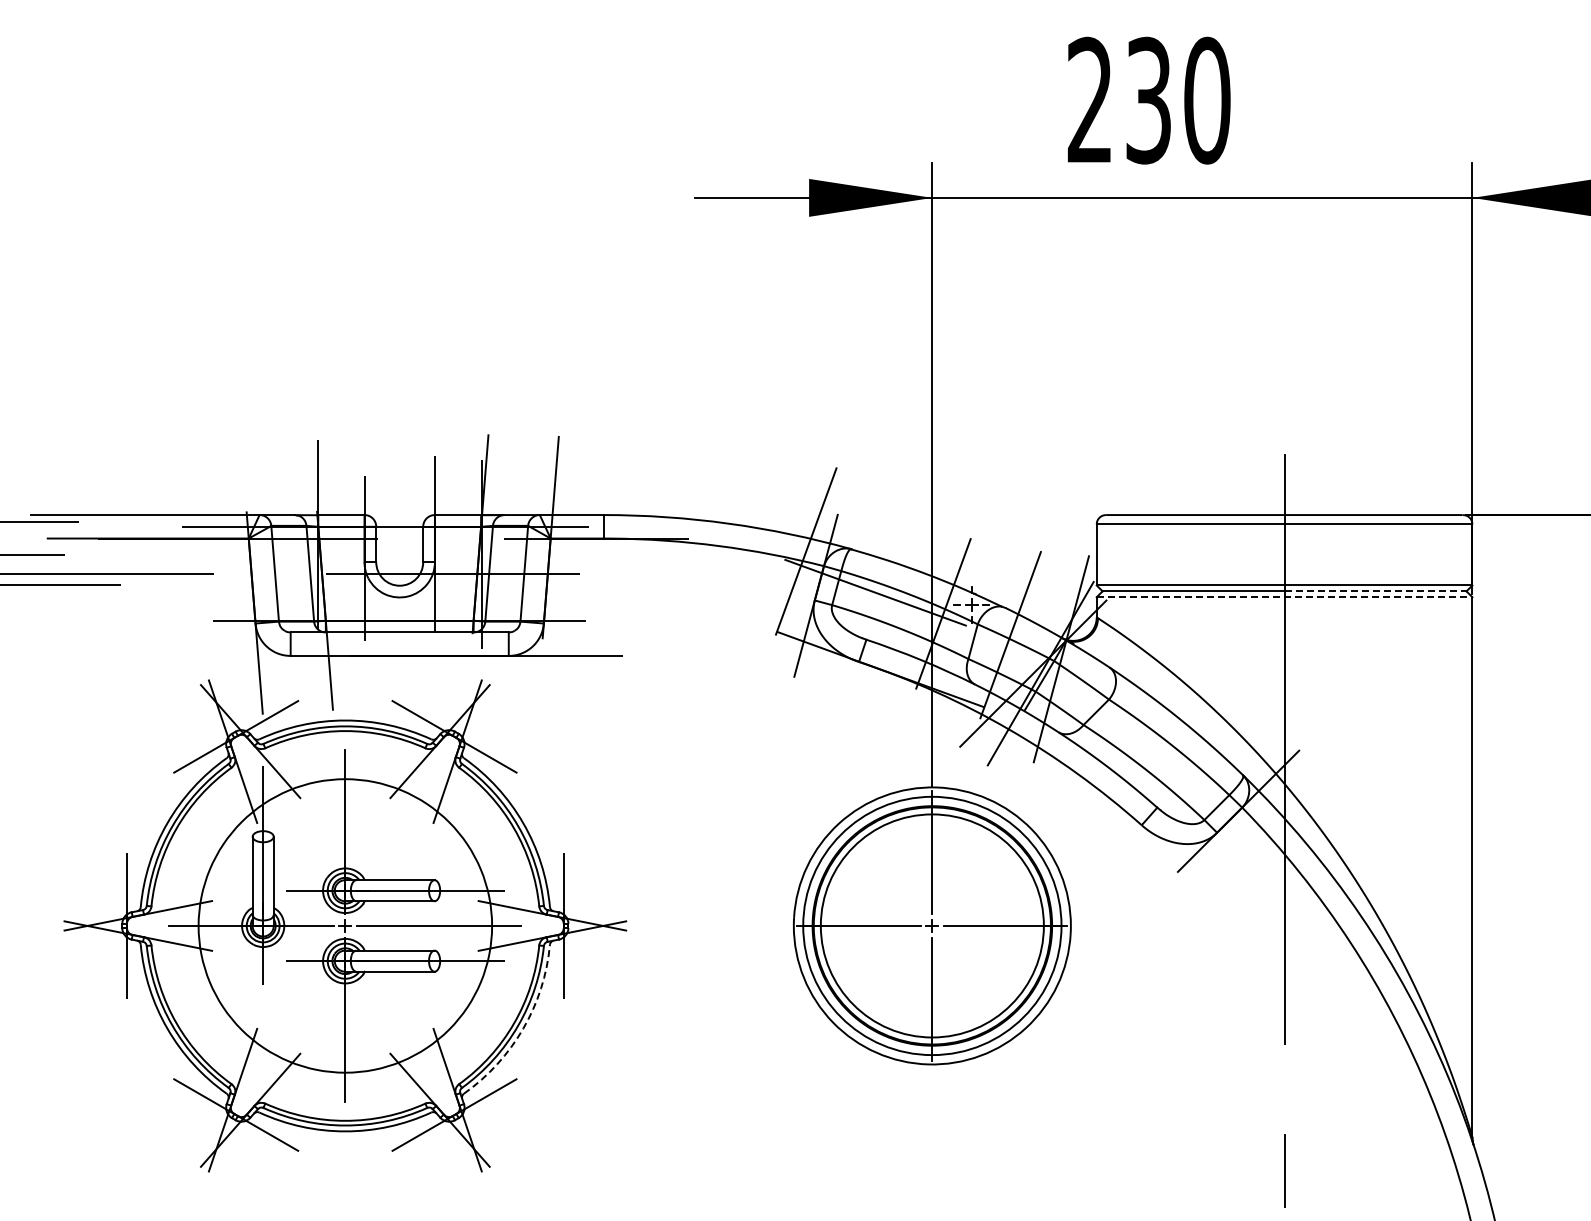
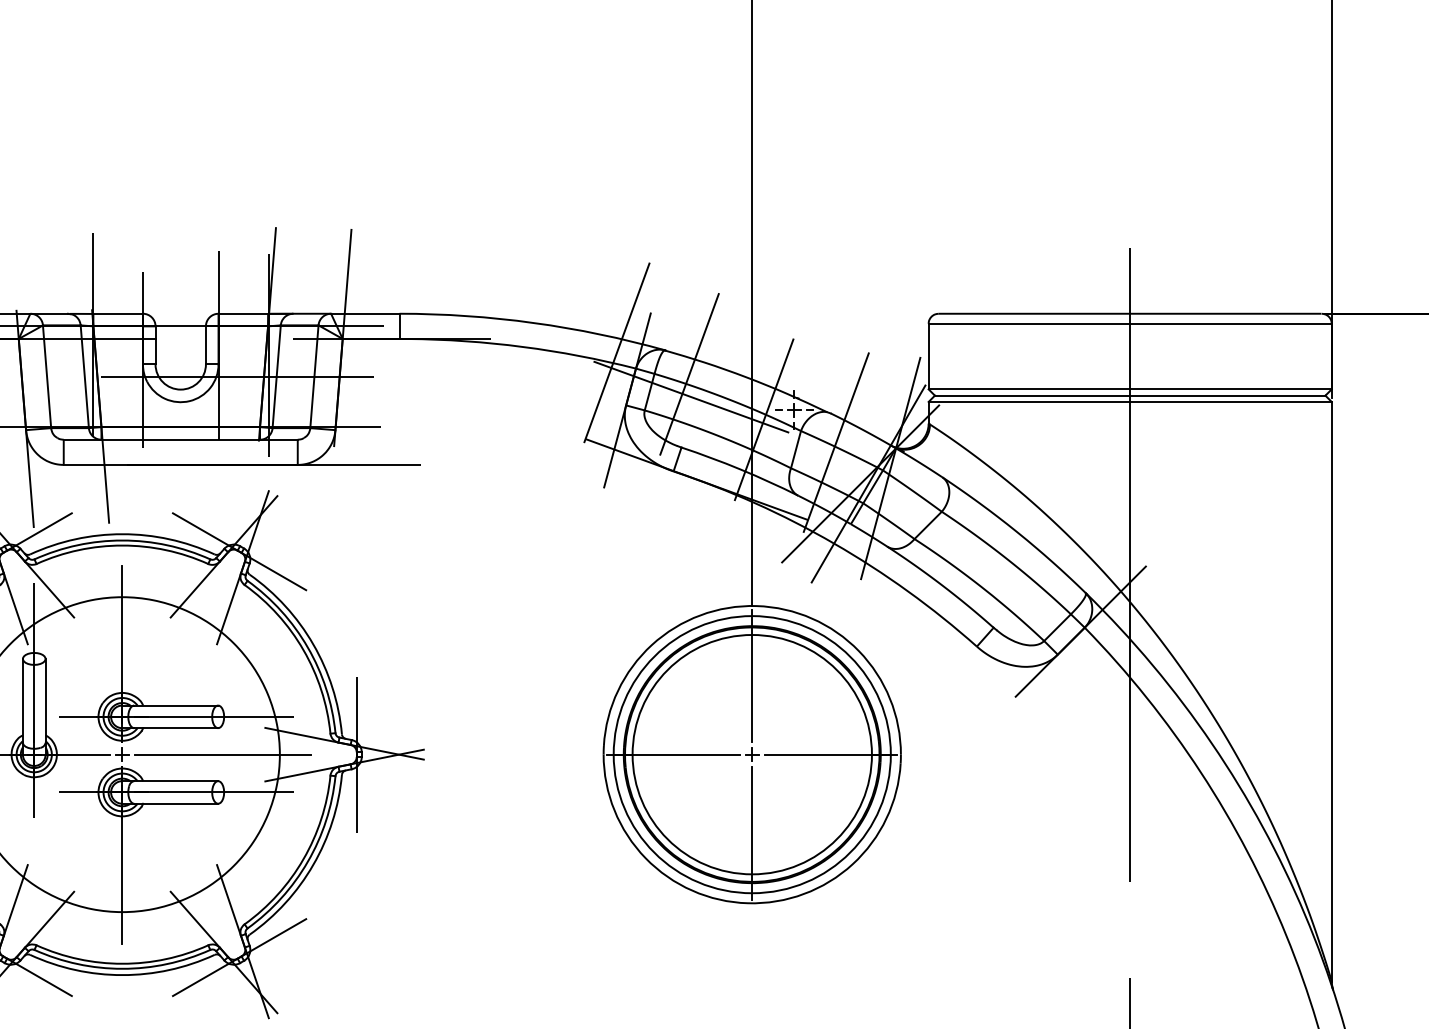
line: (873, 571) -> (689, 374), added
line: (1375, 591) -> (1227, 395), dashed -> solid
line: (1284, 597) -> (1130, 402), dashed -> solid
arc: (523, 1028) -> (313, 864), dashed -> solid

